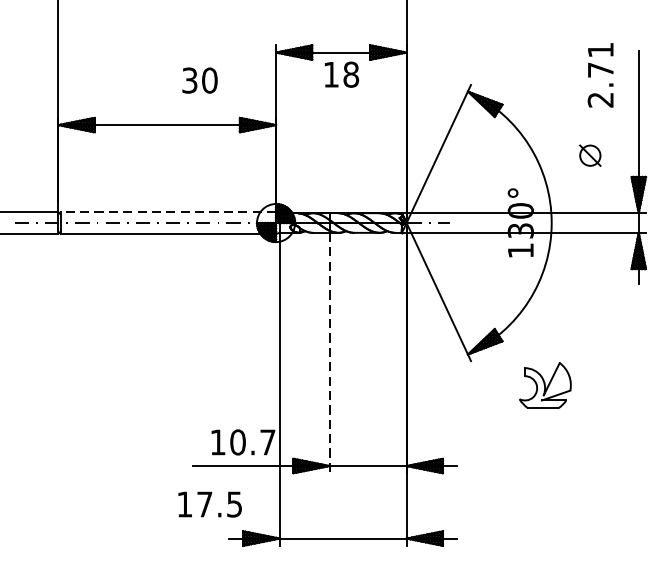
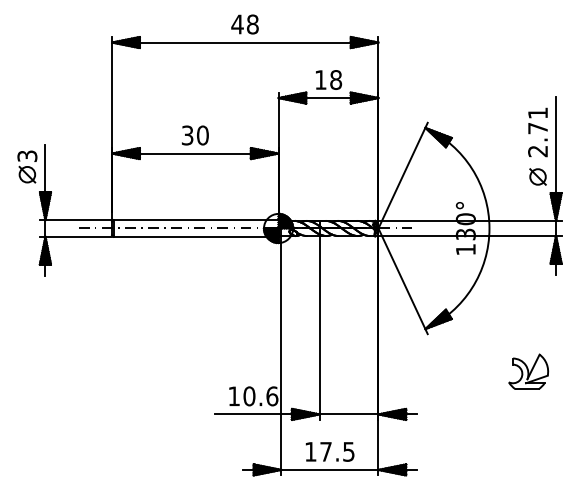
text: (342, 74) -> (329, 79), moved
text: (600, 75) -> (537, 132), moved
text: (200, 80) -> (195, 135), moved
part: (589, 155) -> (537, 176), moved
line: (167, 212) -> (195, 220), dashed -> solid
line: (329, 352) -> (319, 327), dashed -> solid
part: (545, 385) -> (528, 371), moved
text: (268, 442) -> (272, 396), 10.7 -> 10.6
text: (209, 504) -> (329, 451), moved

